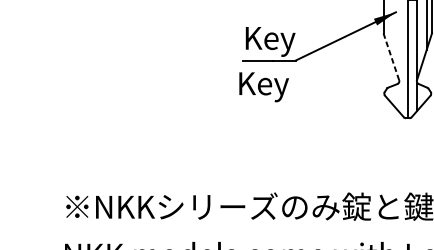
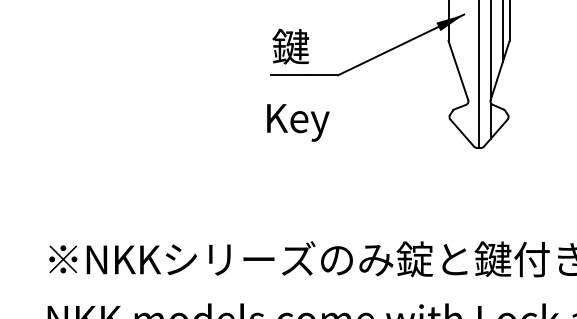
text: (269, 40) -> (304, 49), Key -> 鍵
line: (391, 57) -> (458, 71), dashed -> solid
text: (264, 86) -> (298, 122), moved

